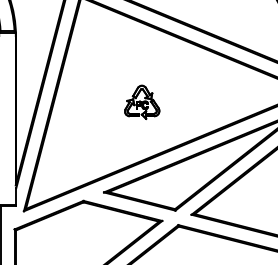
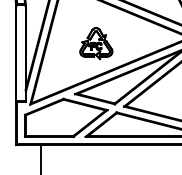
part: (142, 101) -> (96, 43), size x1.67

